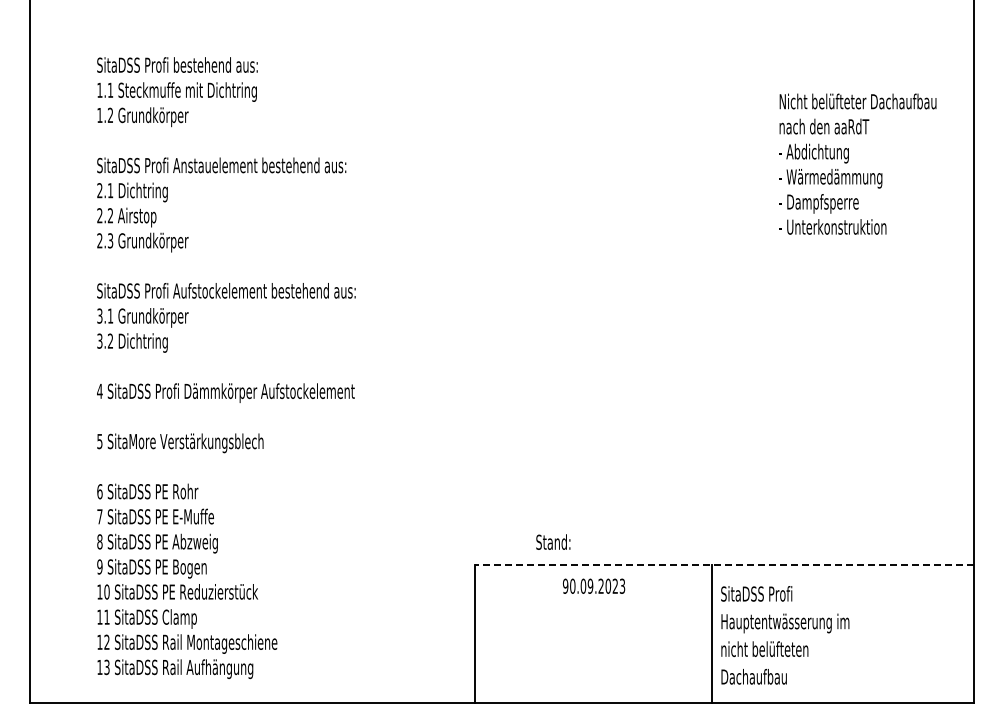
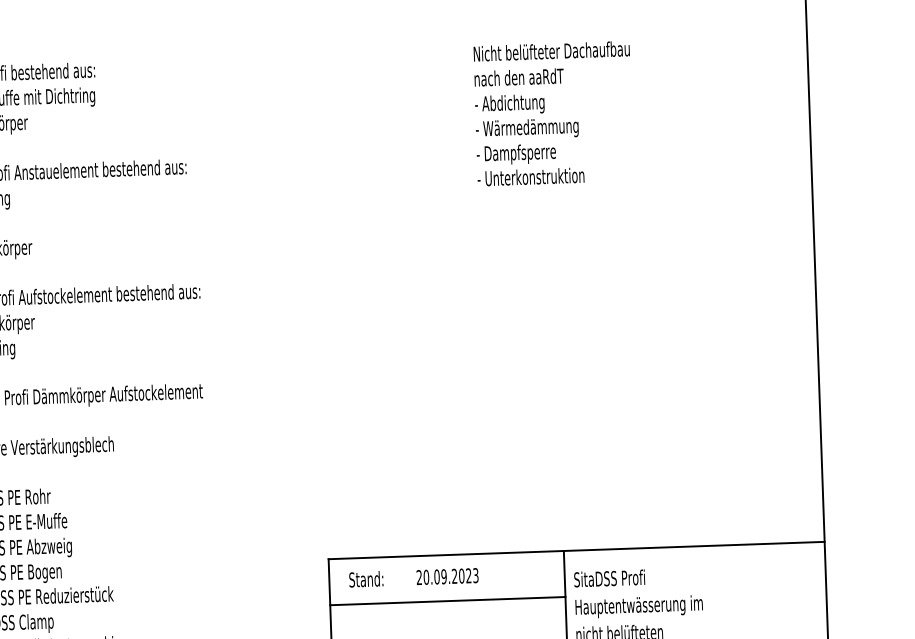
text: (857, 163) -> (553, 113), moved
text: (553, 541) -> (366, 578), moved
line: (724, 564) -> (576, 550), dashed -> solid
text: (565, 585) -> (419, 576), 90.09.2023 -> 20.09.2023
line: (593, 610) -> (447, 600), added

